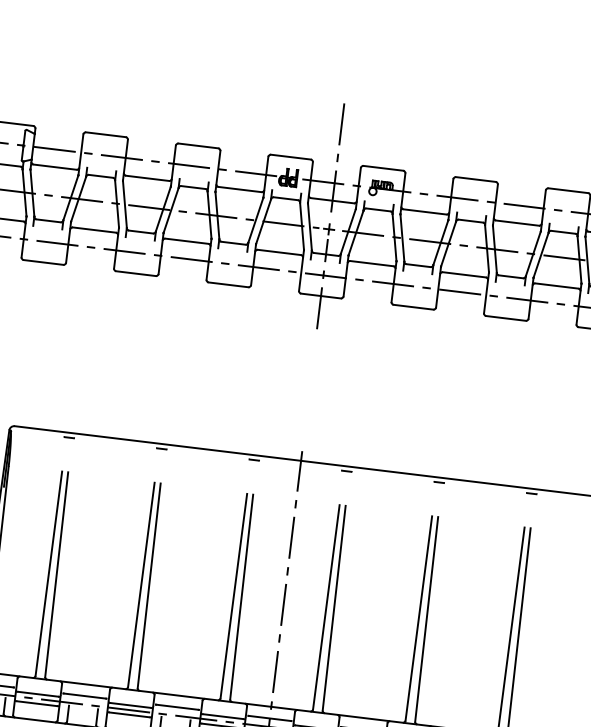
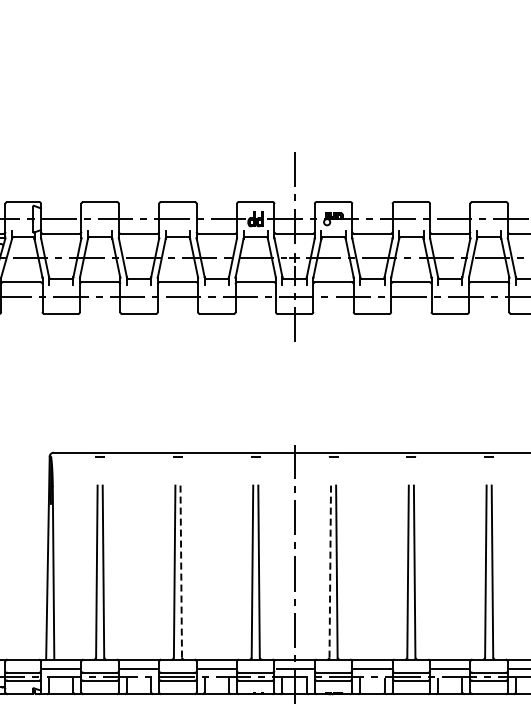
line: (149, 586) -> (181, 572), solid -> dashed
line: (326, 607) -> (330, 571), solid -> dashed

